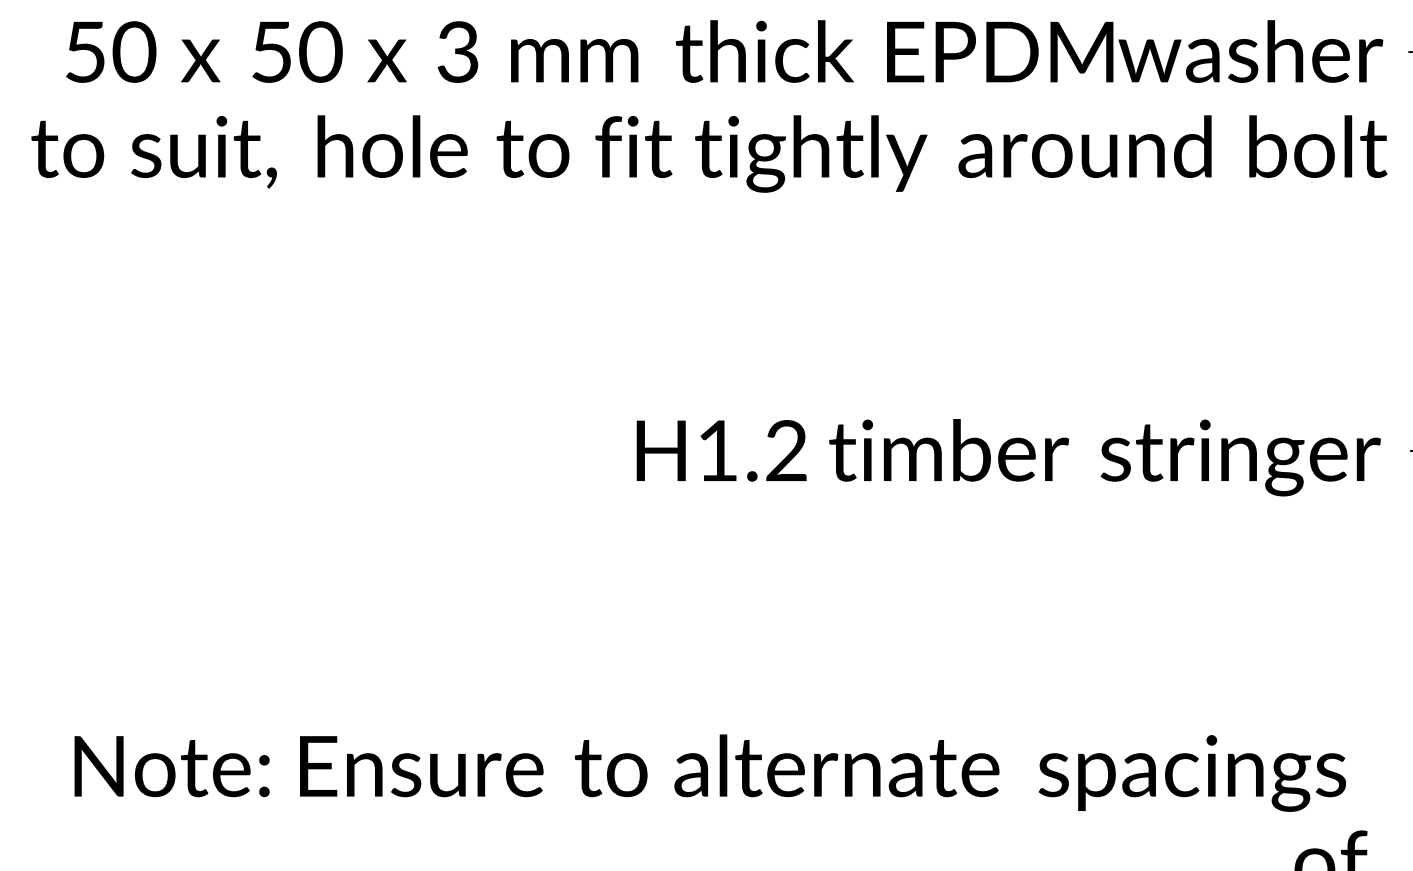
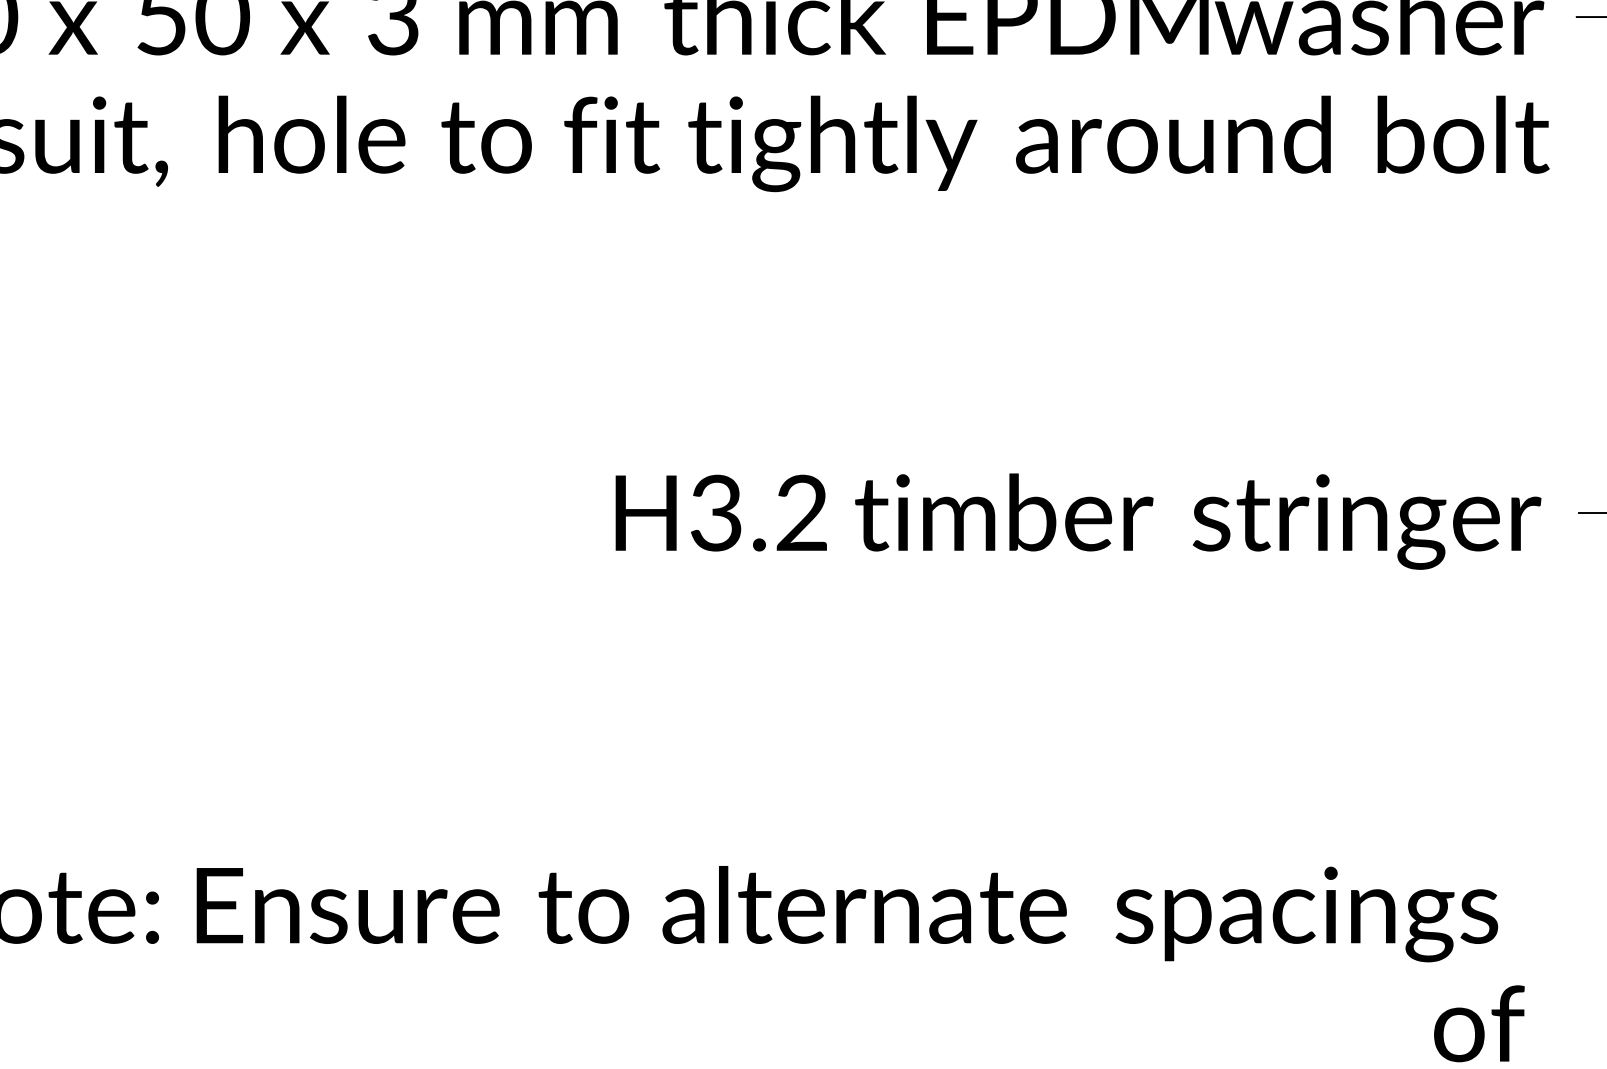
text: (717, 450) -> (716, 512), H1.2 -> H3.2

